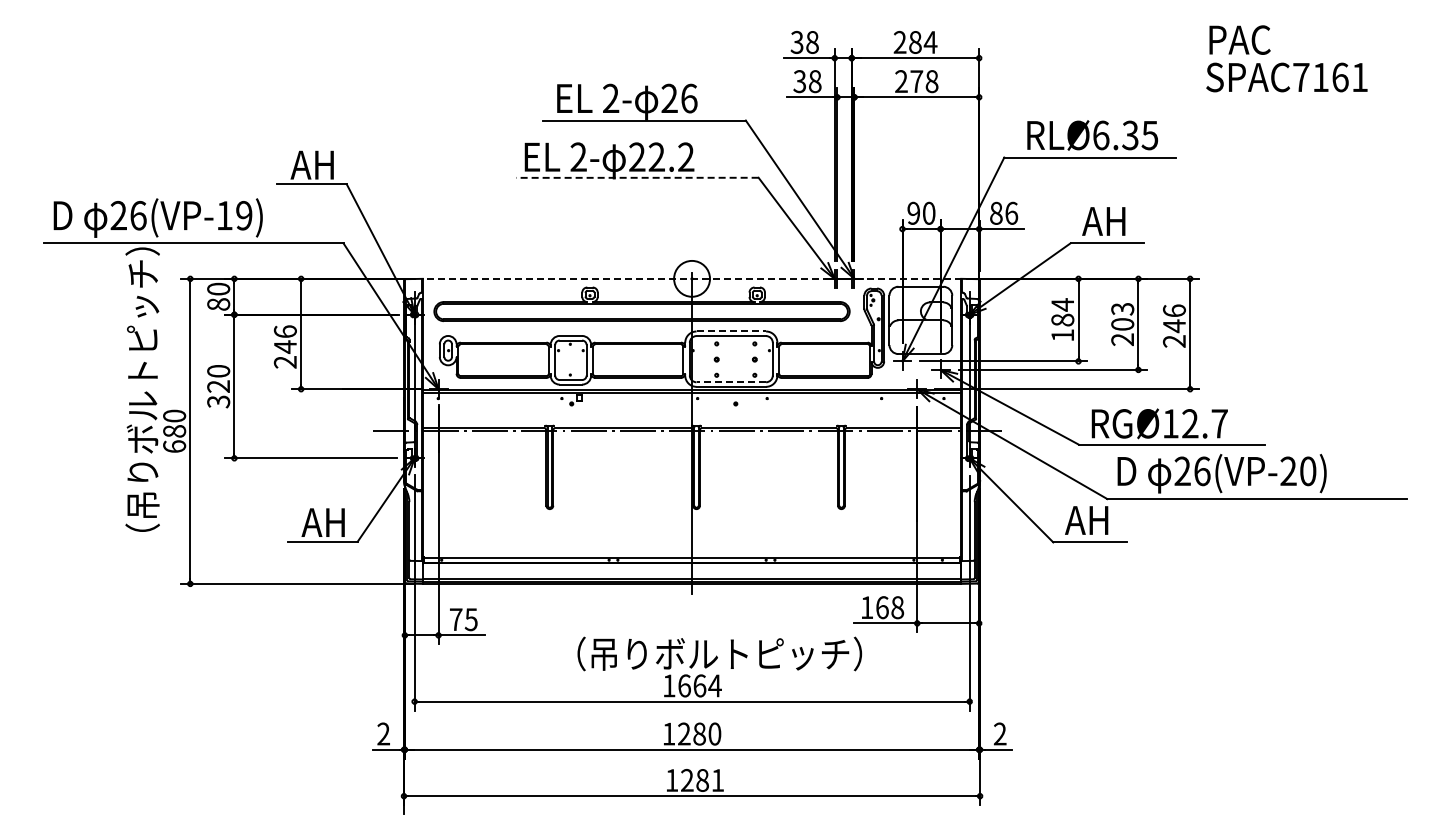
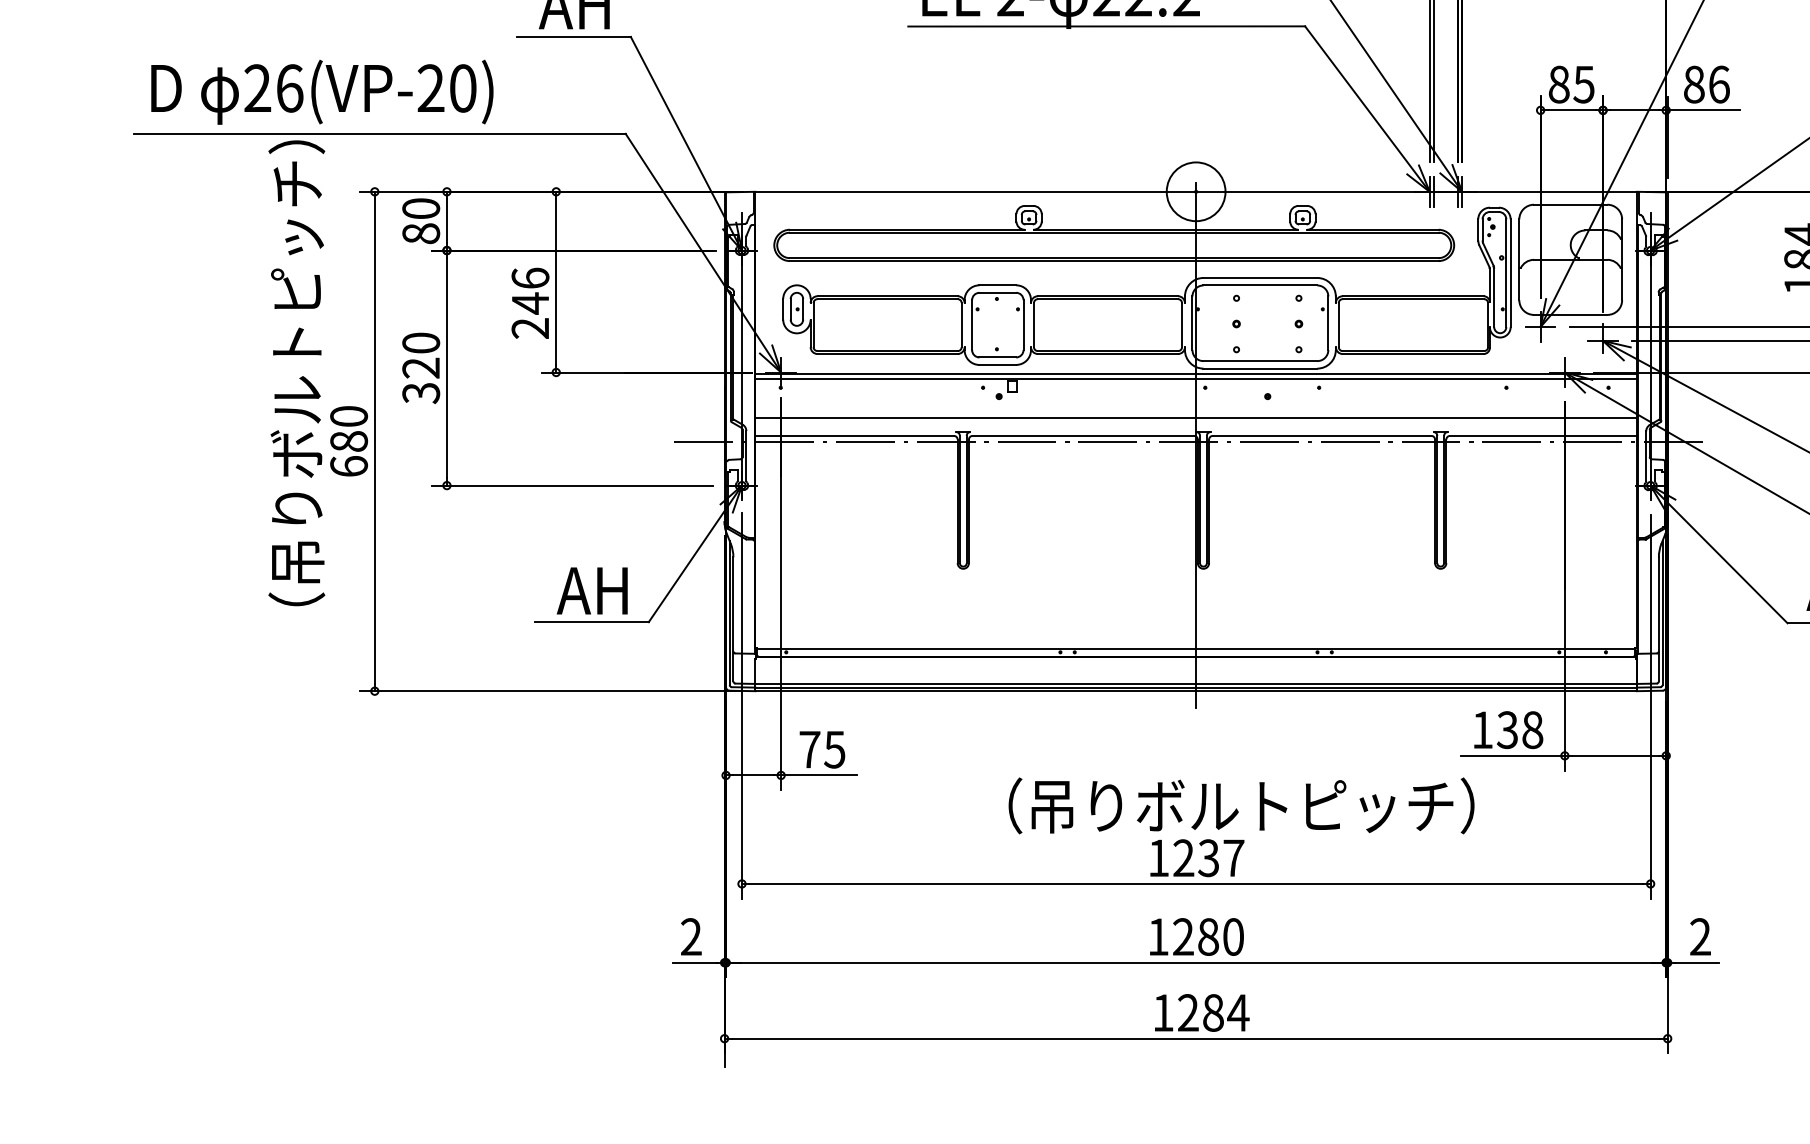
line: (636, 177) -> (1105, 25), dashed -> solid
text: (921, 212) -> (1571, 83), 90 -> 85
text: (234, 215) -> (447, 88), 26(VP-19) -> 26(VP-20)
line: (692, 278) -> (1196, 191), dashed -> solid
line: (731, 331) -> (1260, 277), dashed -> solid
line: (731, 382) -> (1260, 361), dashed -> solid
line: (691, 416) -> (1195, 417), added
text: (881, 607) -> (1506, 729), 168 -> 138
text: (699, 685) -> (1208, 857), 1664 -> 1237
text: (717, 780) -> (1237, 1013), 1281 -> 1284

